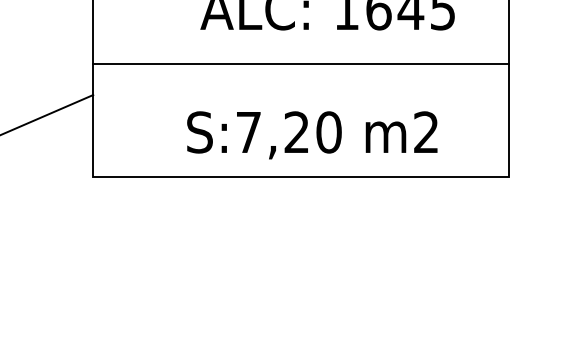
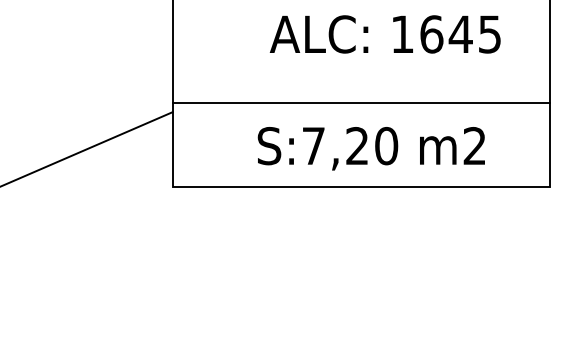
line: (300, 64) -> (360, 103), moved

